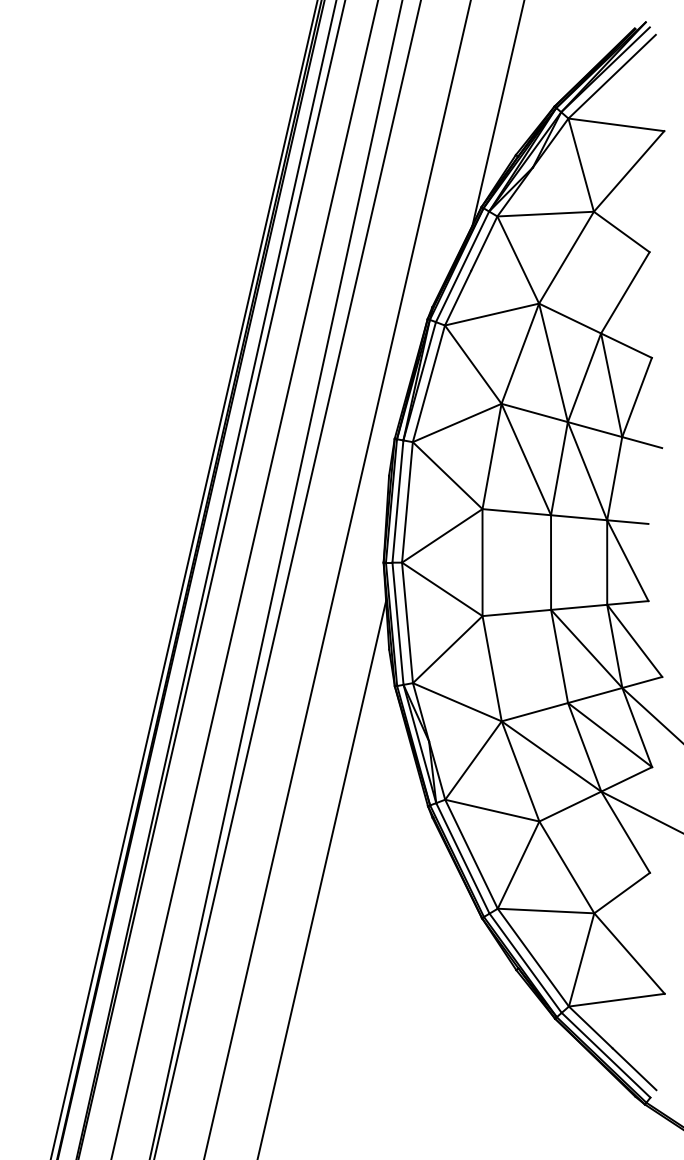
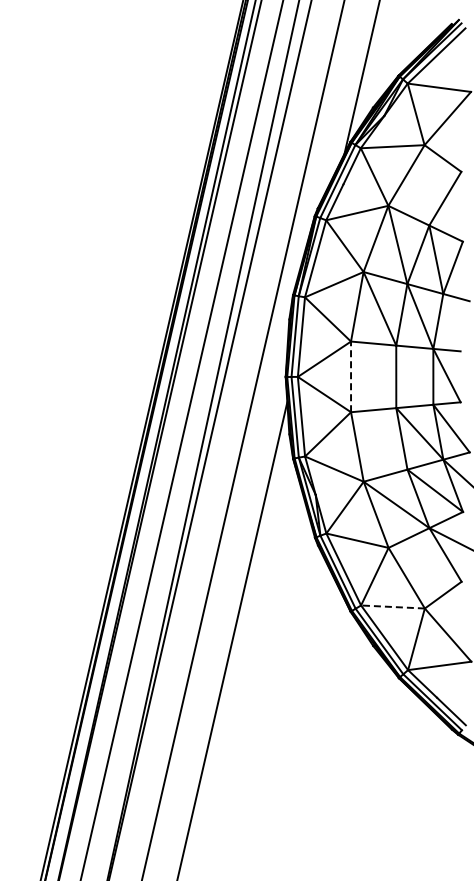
line: (483, 562) -> (351, 376), solid -> dashed
line: (545, 911) -> (392, 607), solid -> dashed

